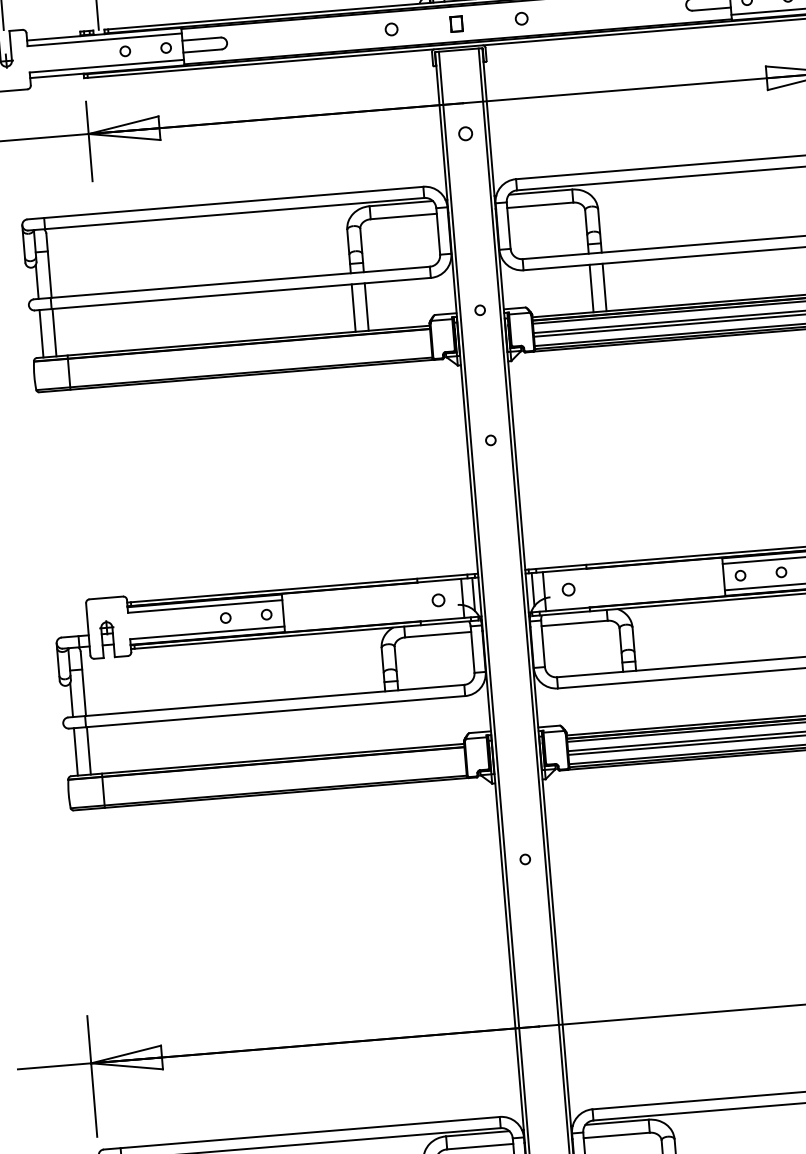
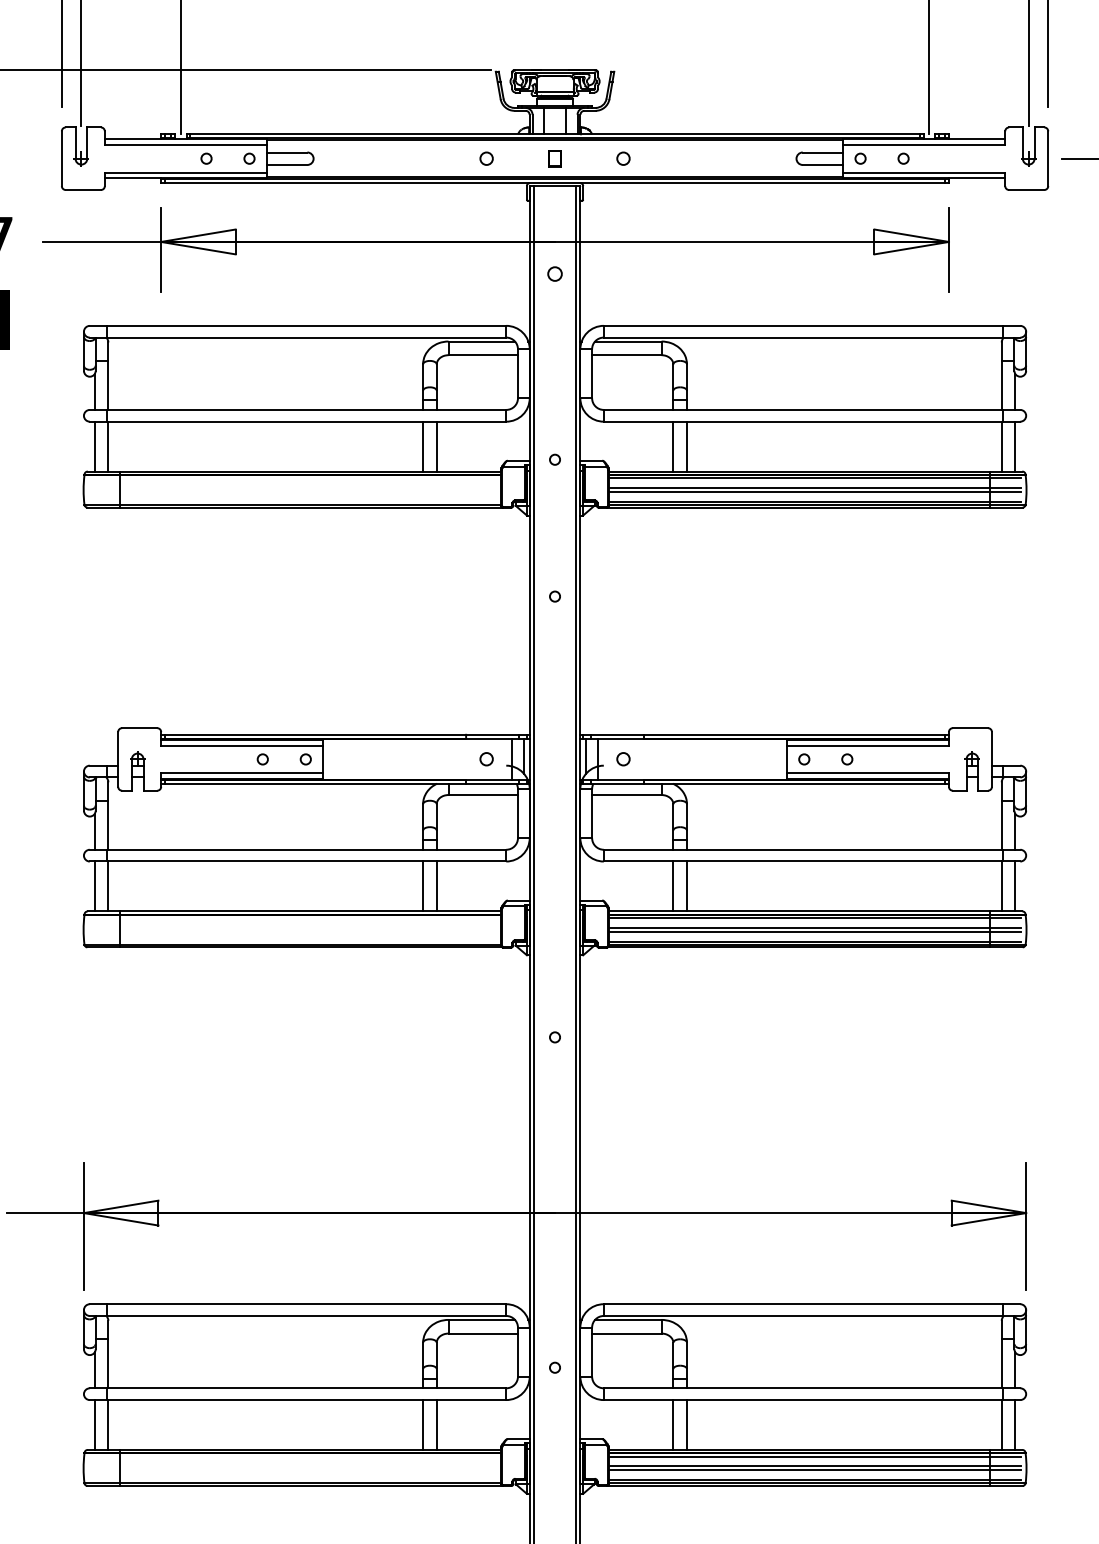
line: (639, 705) -> (687, 886), added
line: (626, 706) -> (673, 886), added
line: (400, 725) -> (436, 886), added
line: (388, 726) -> (423, 886), added

